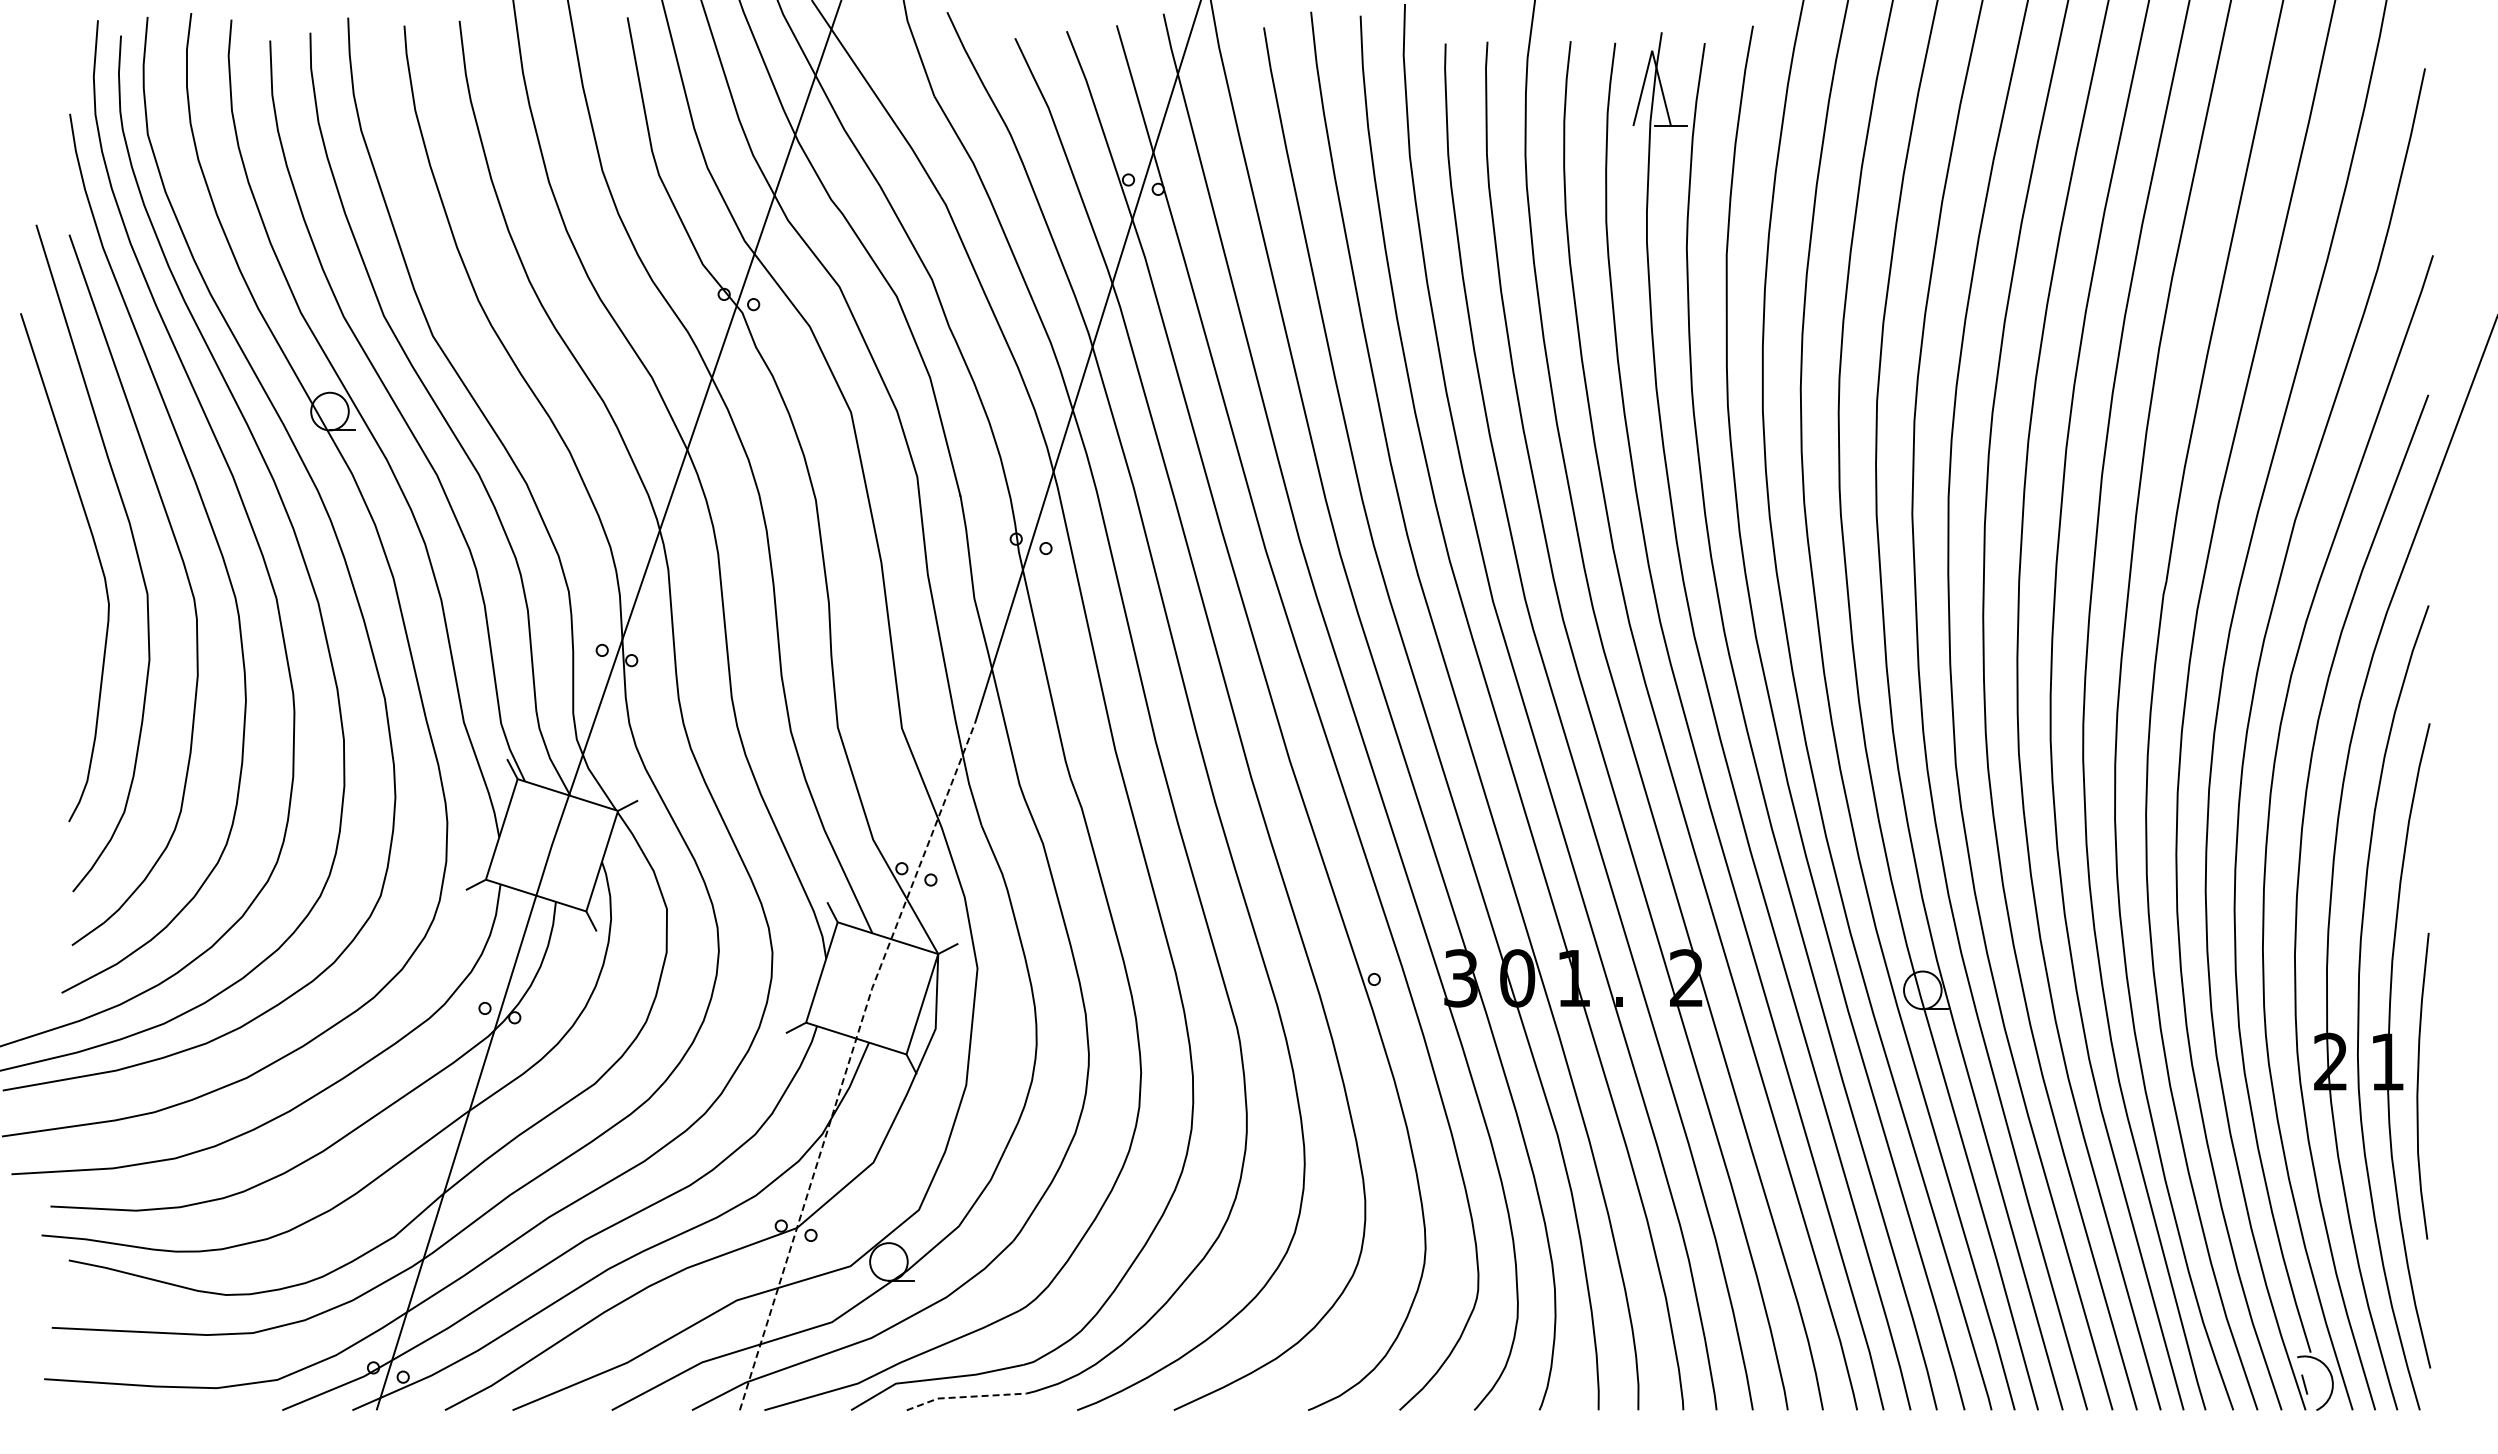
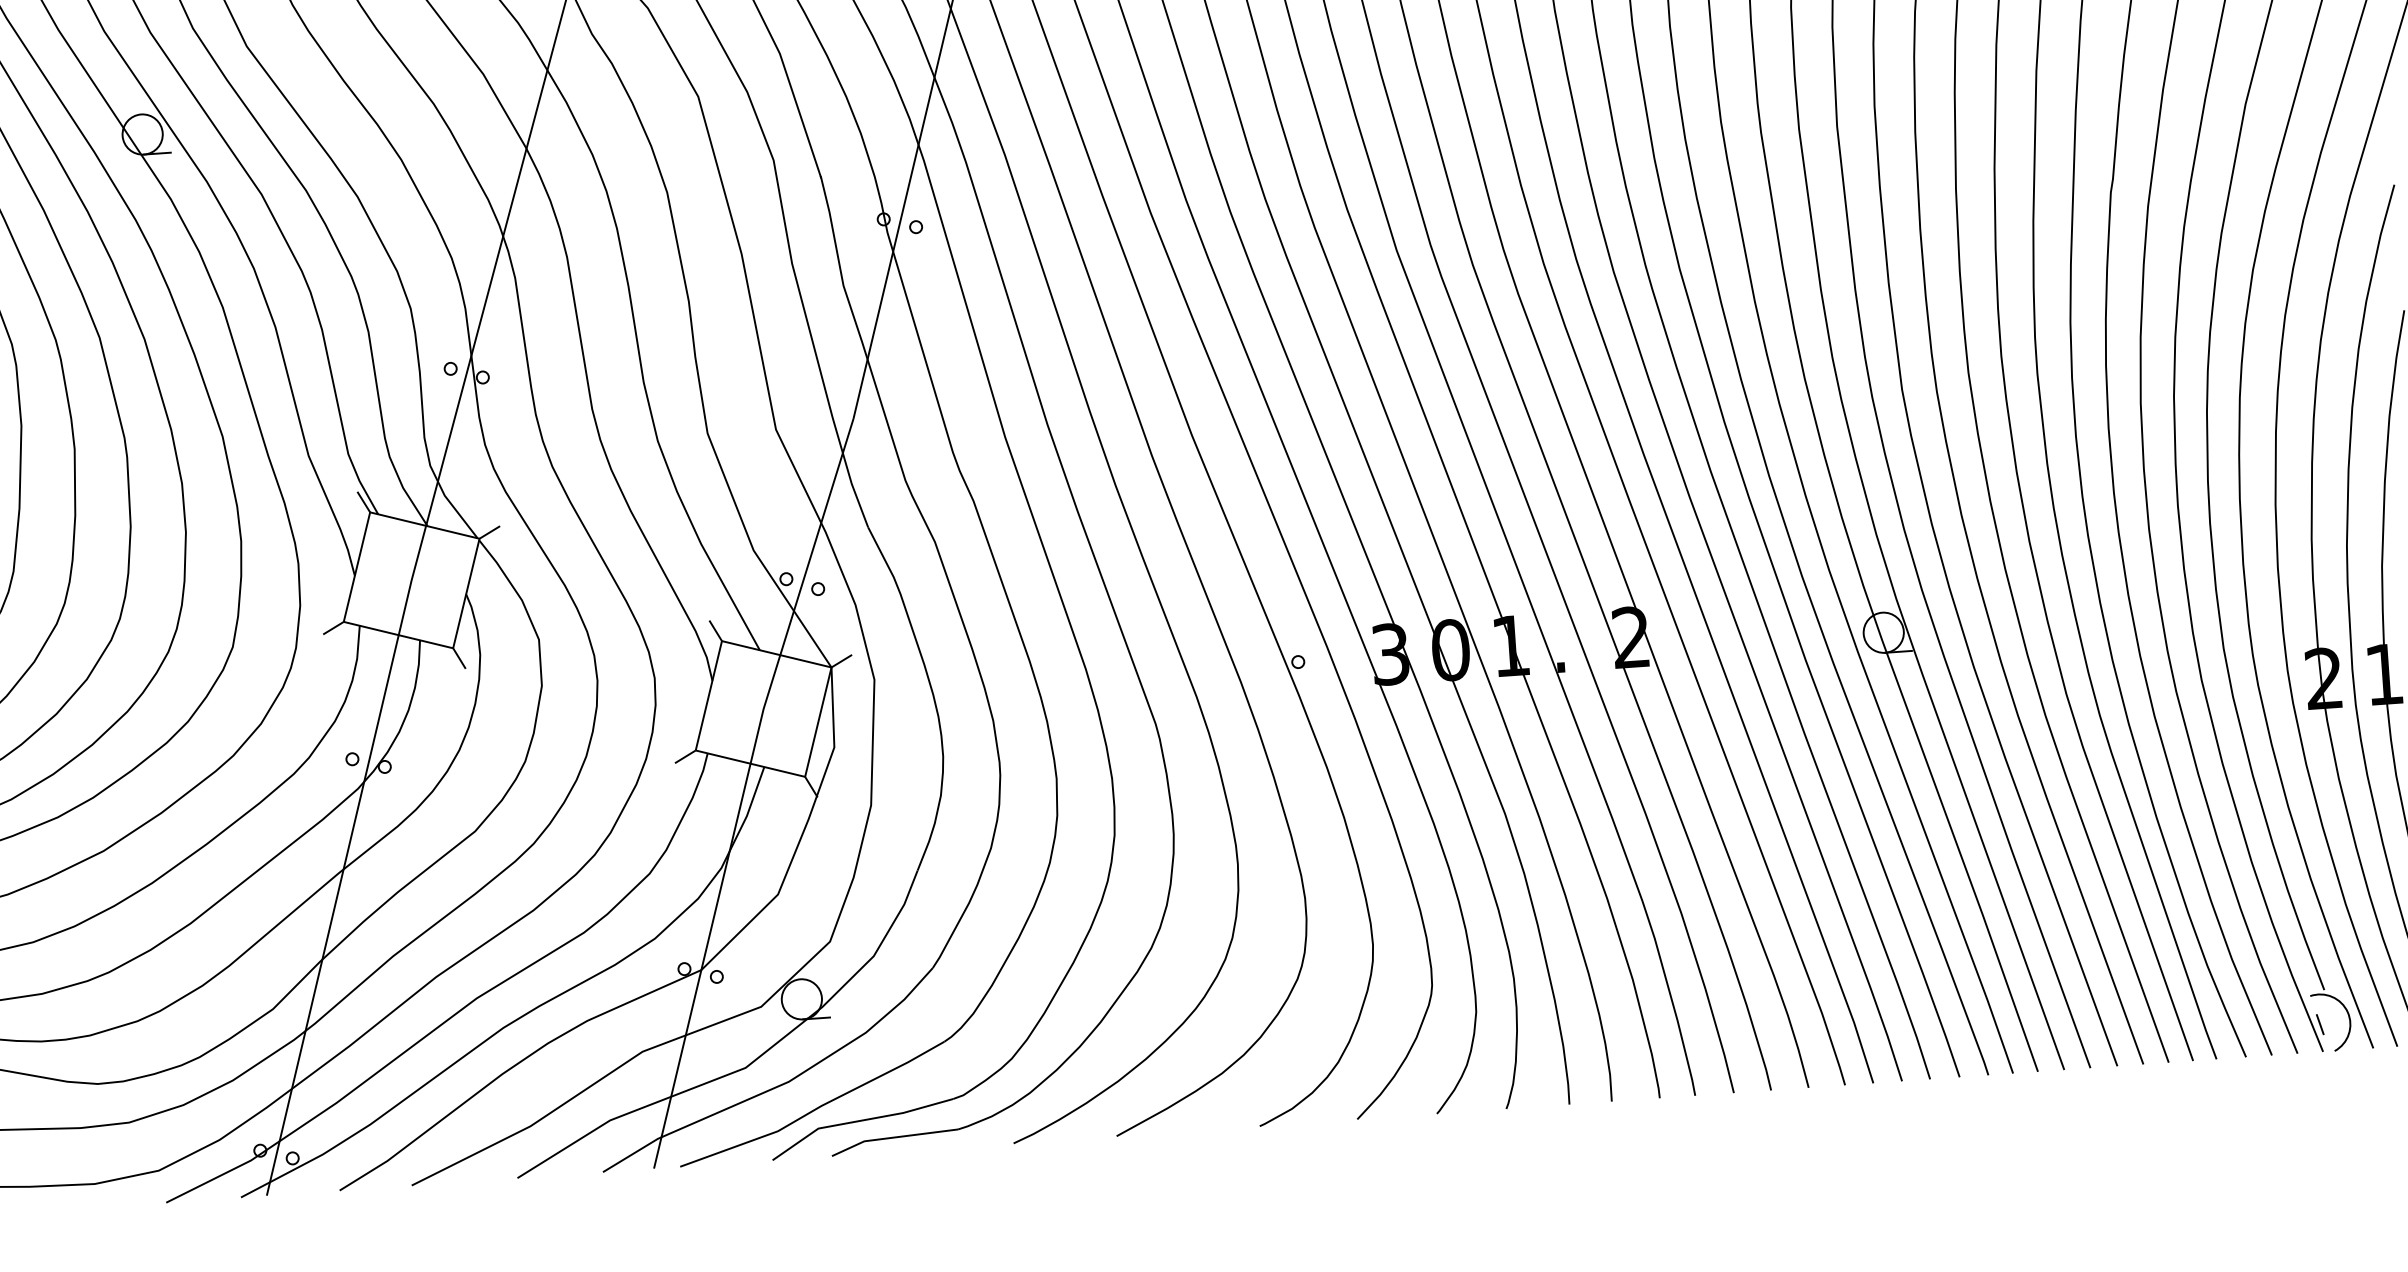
line: (848, 1062) -> (743, 789), dashed -> solid
line: (964, 1397) -> (892, 1138), dashed -> solid

